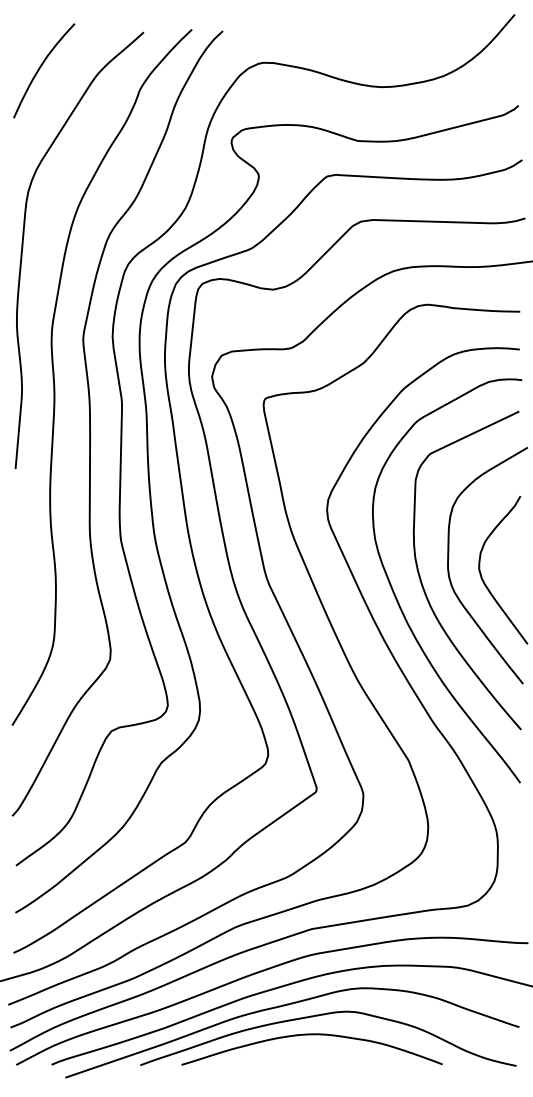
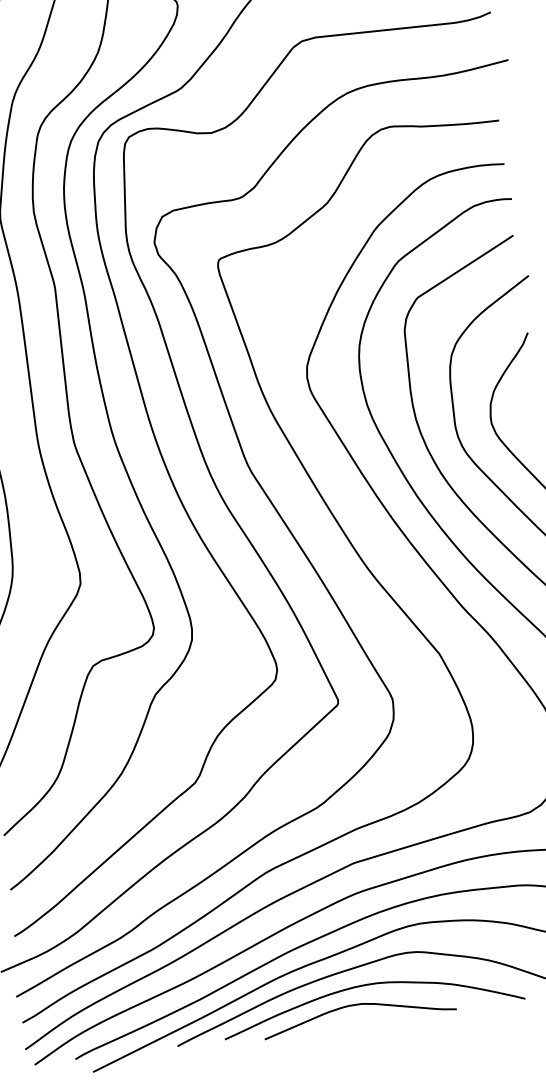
curve: (298, 1051) -> (357, 1006), added

